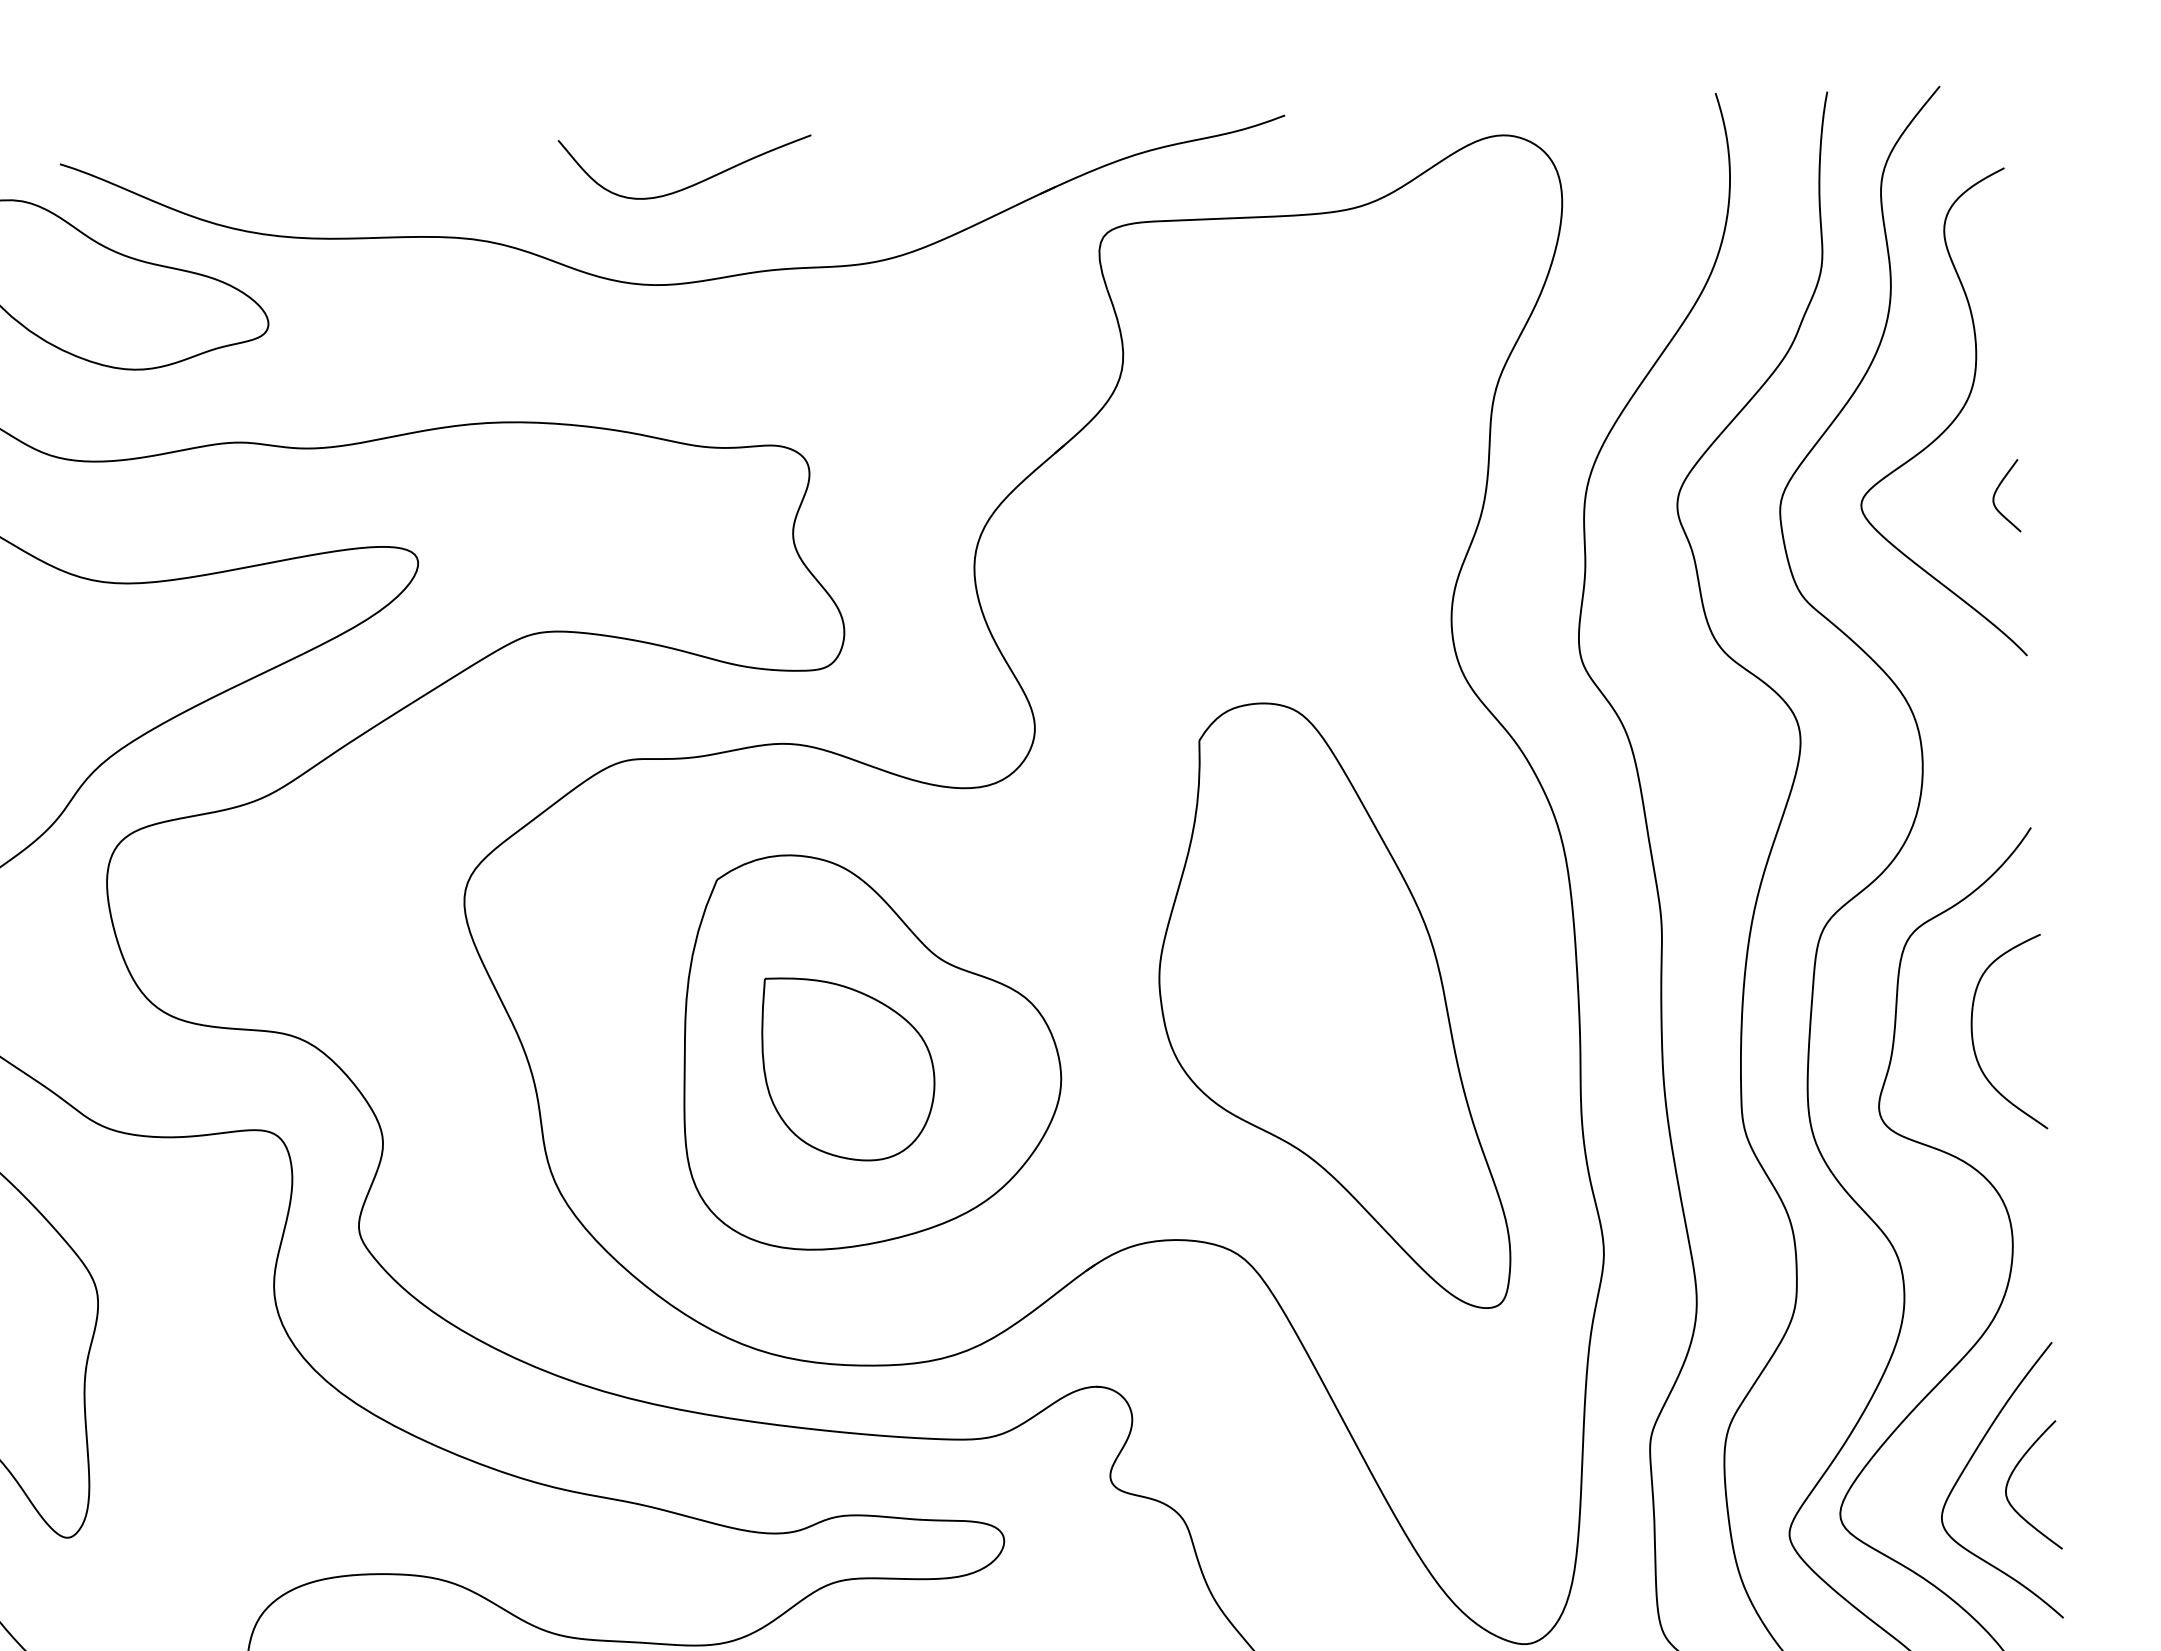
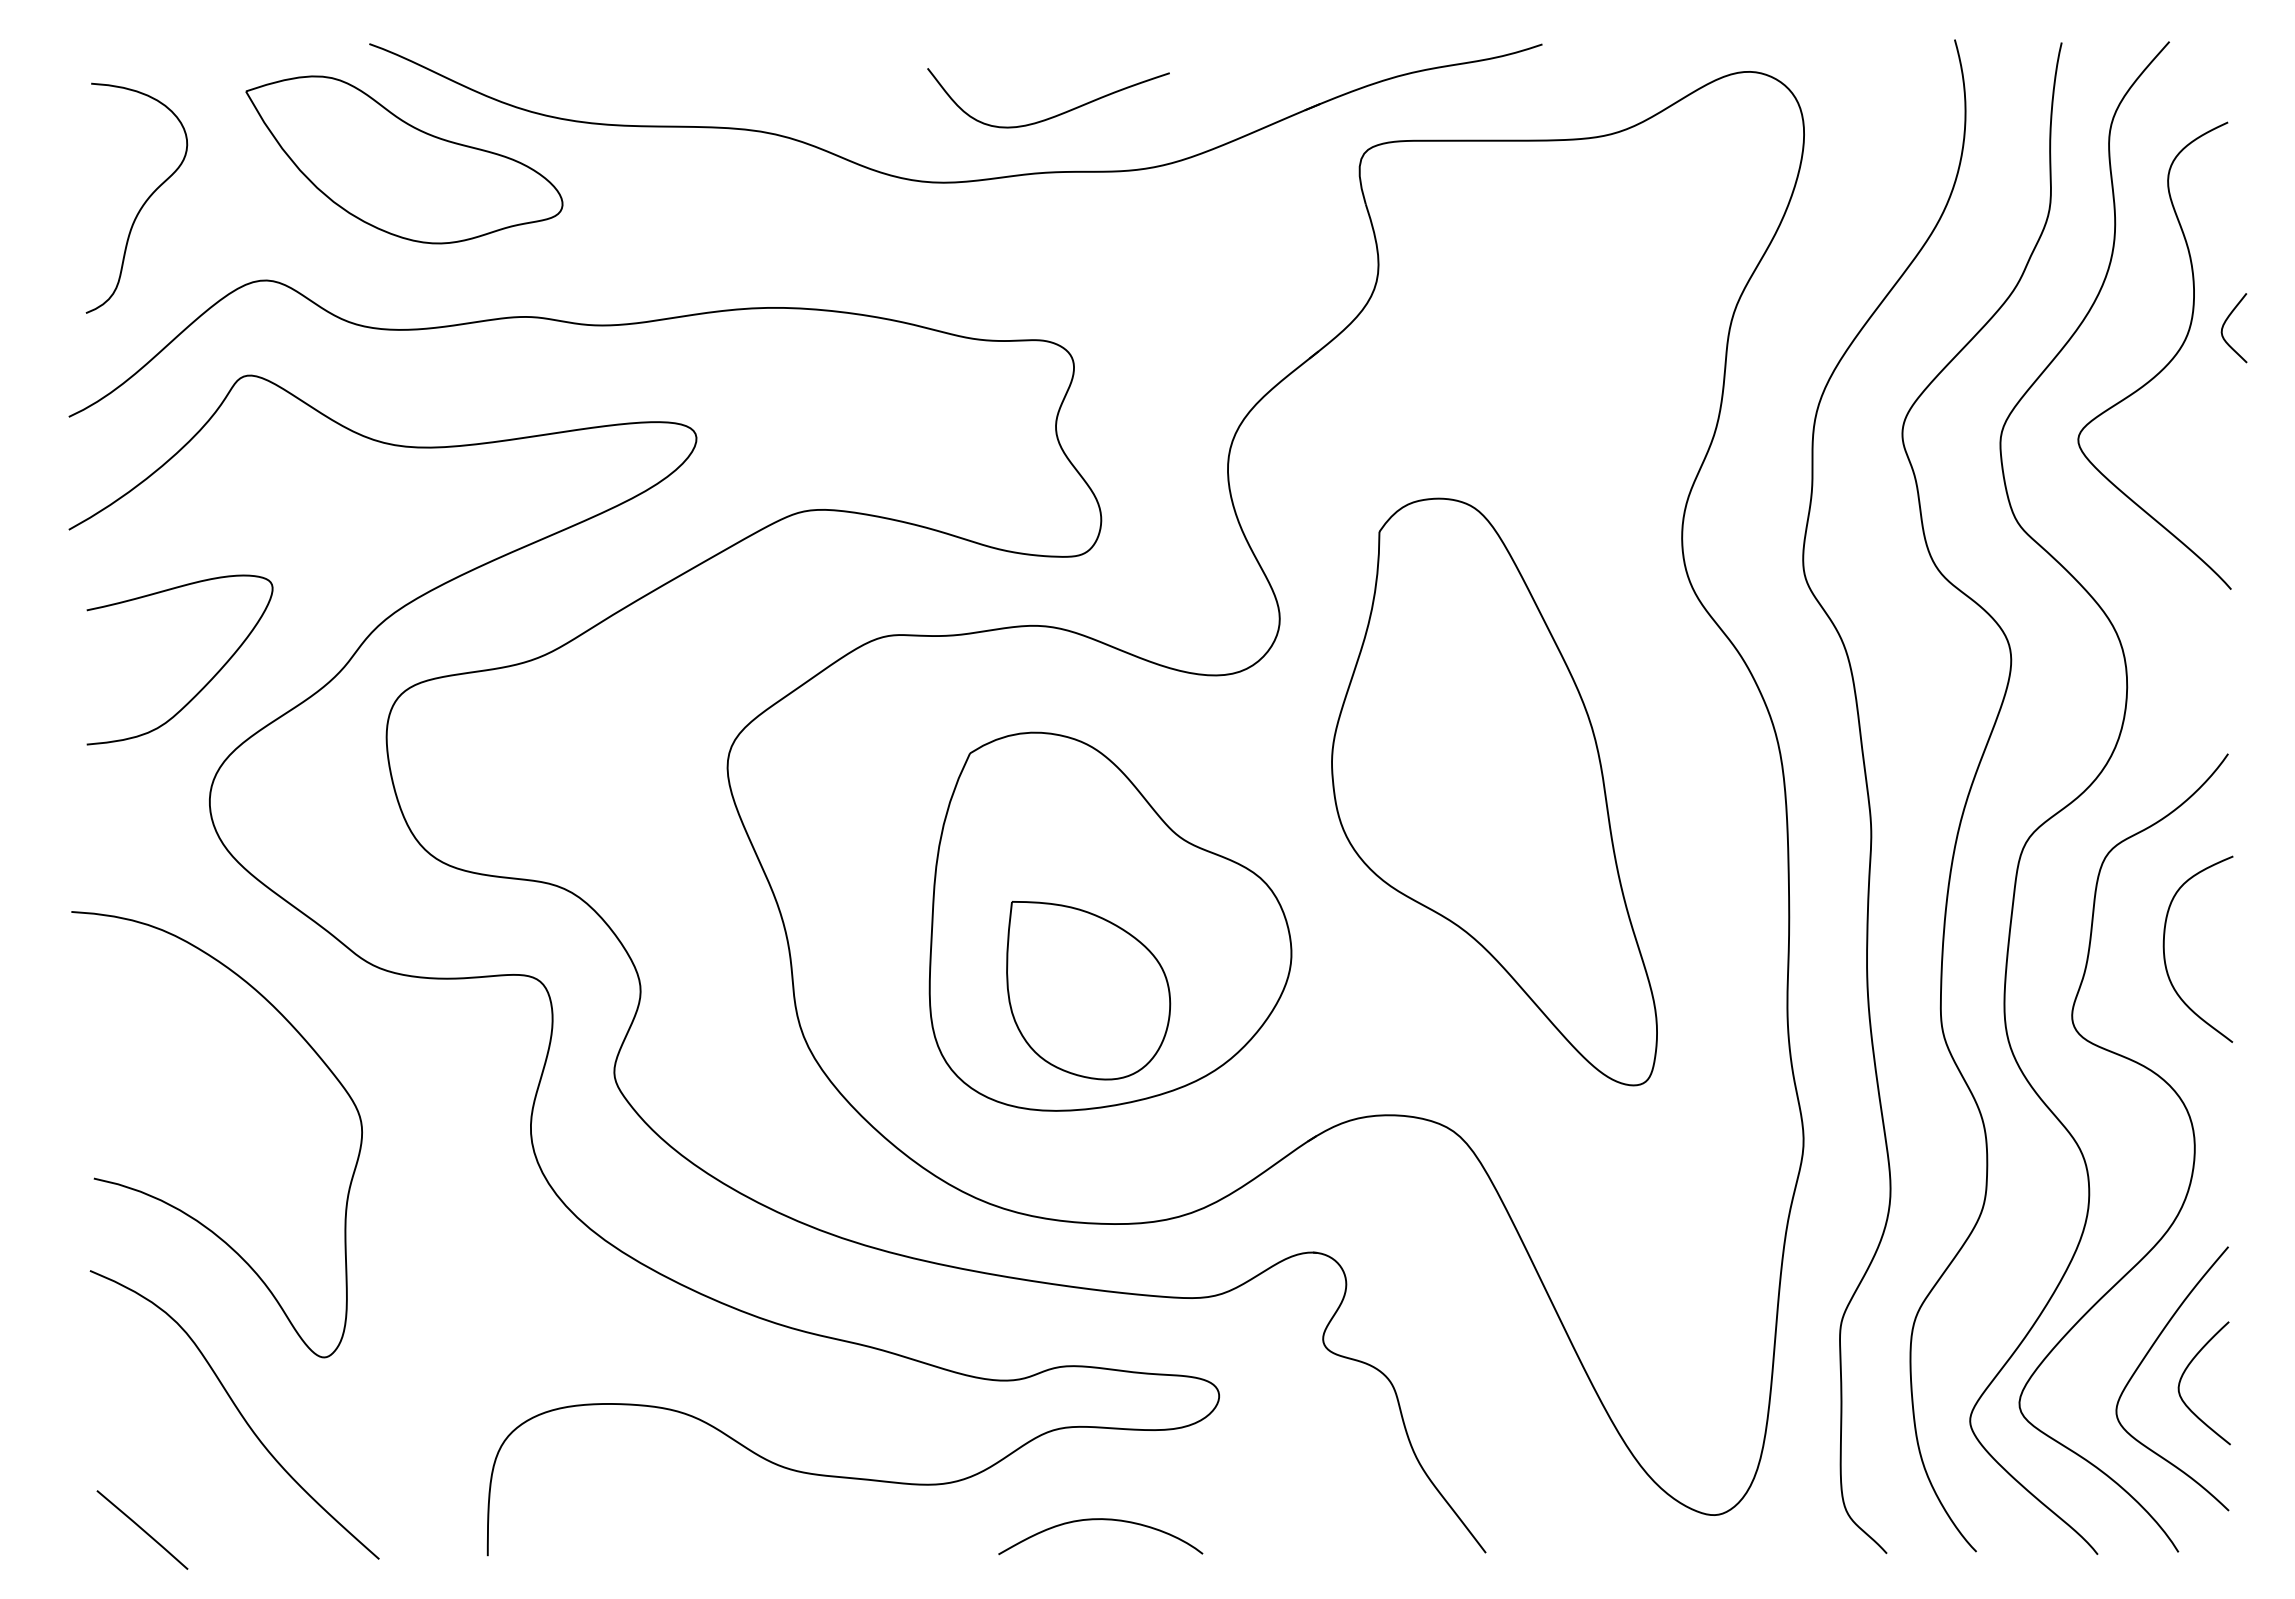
curve: (692, 184) -> (1054, 115), moved
curve: (1996, 491) -> (2225, 323), moved
part: (1330, 1006) -> (1494, 791), moved
part: (848, 1068) -> (1088, 990), moved

